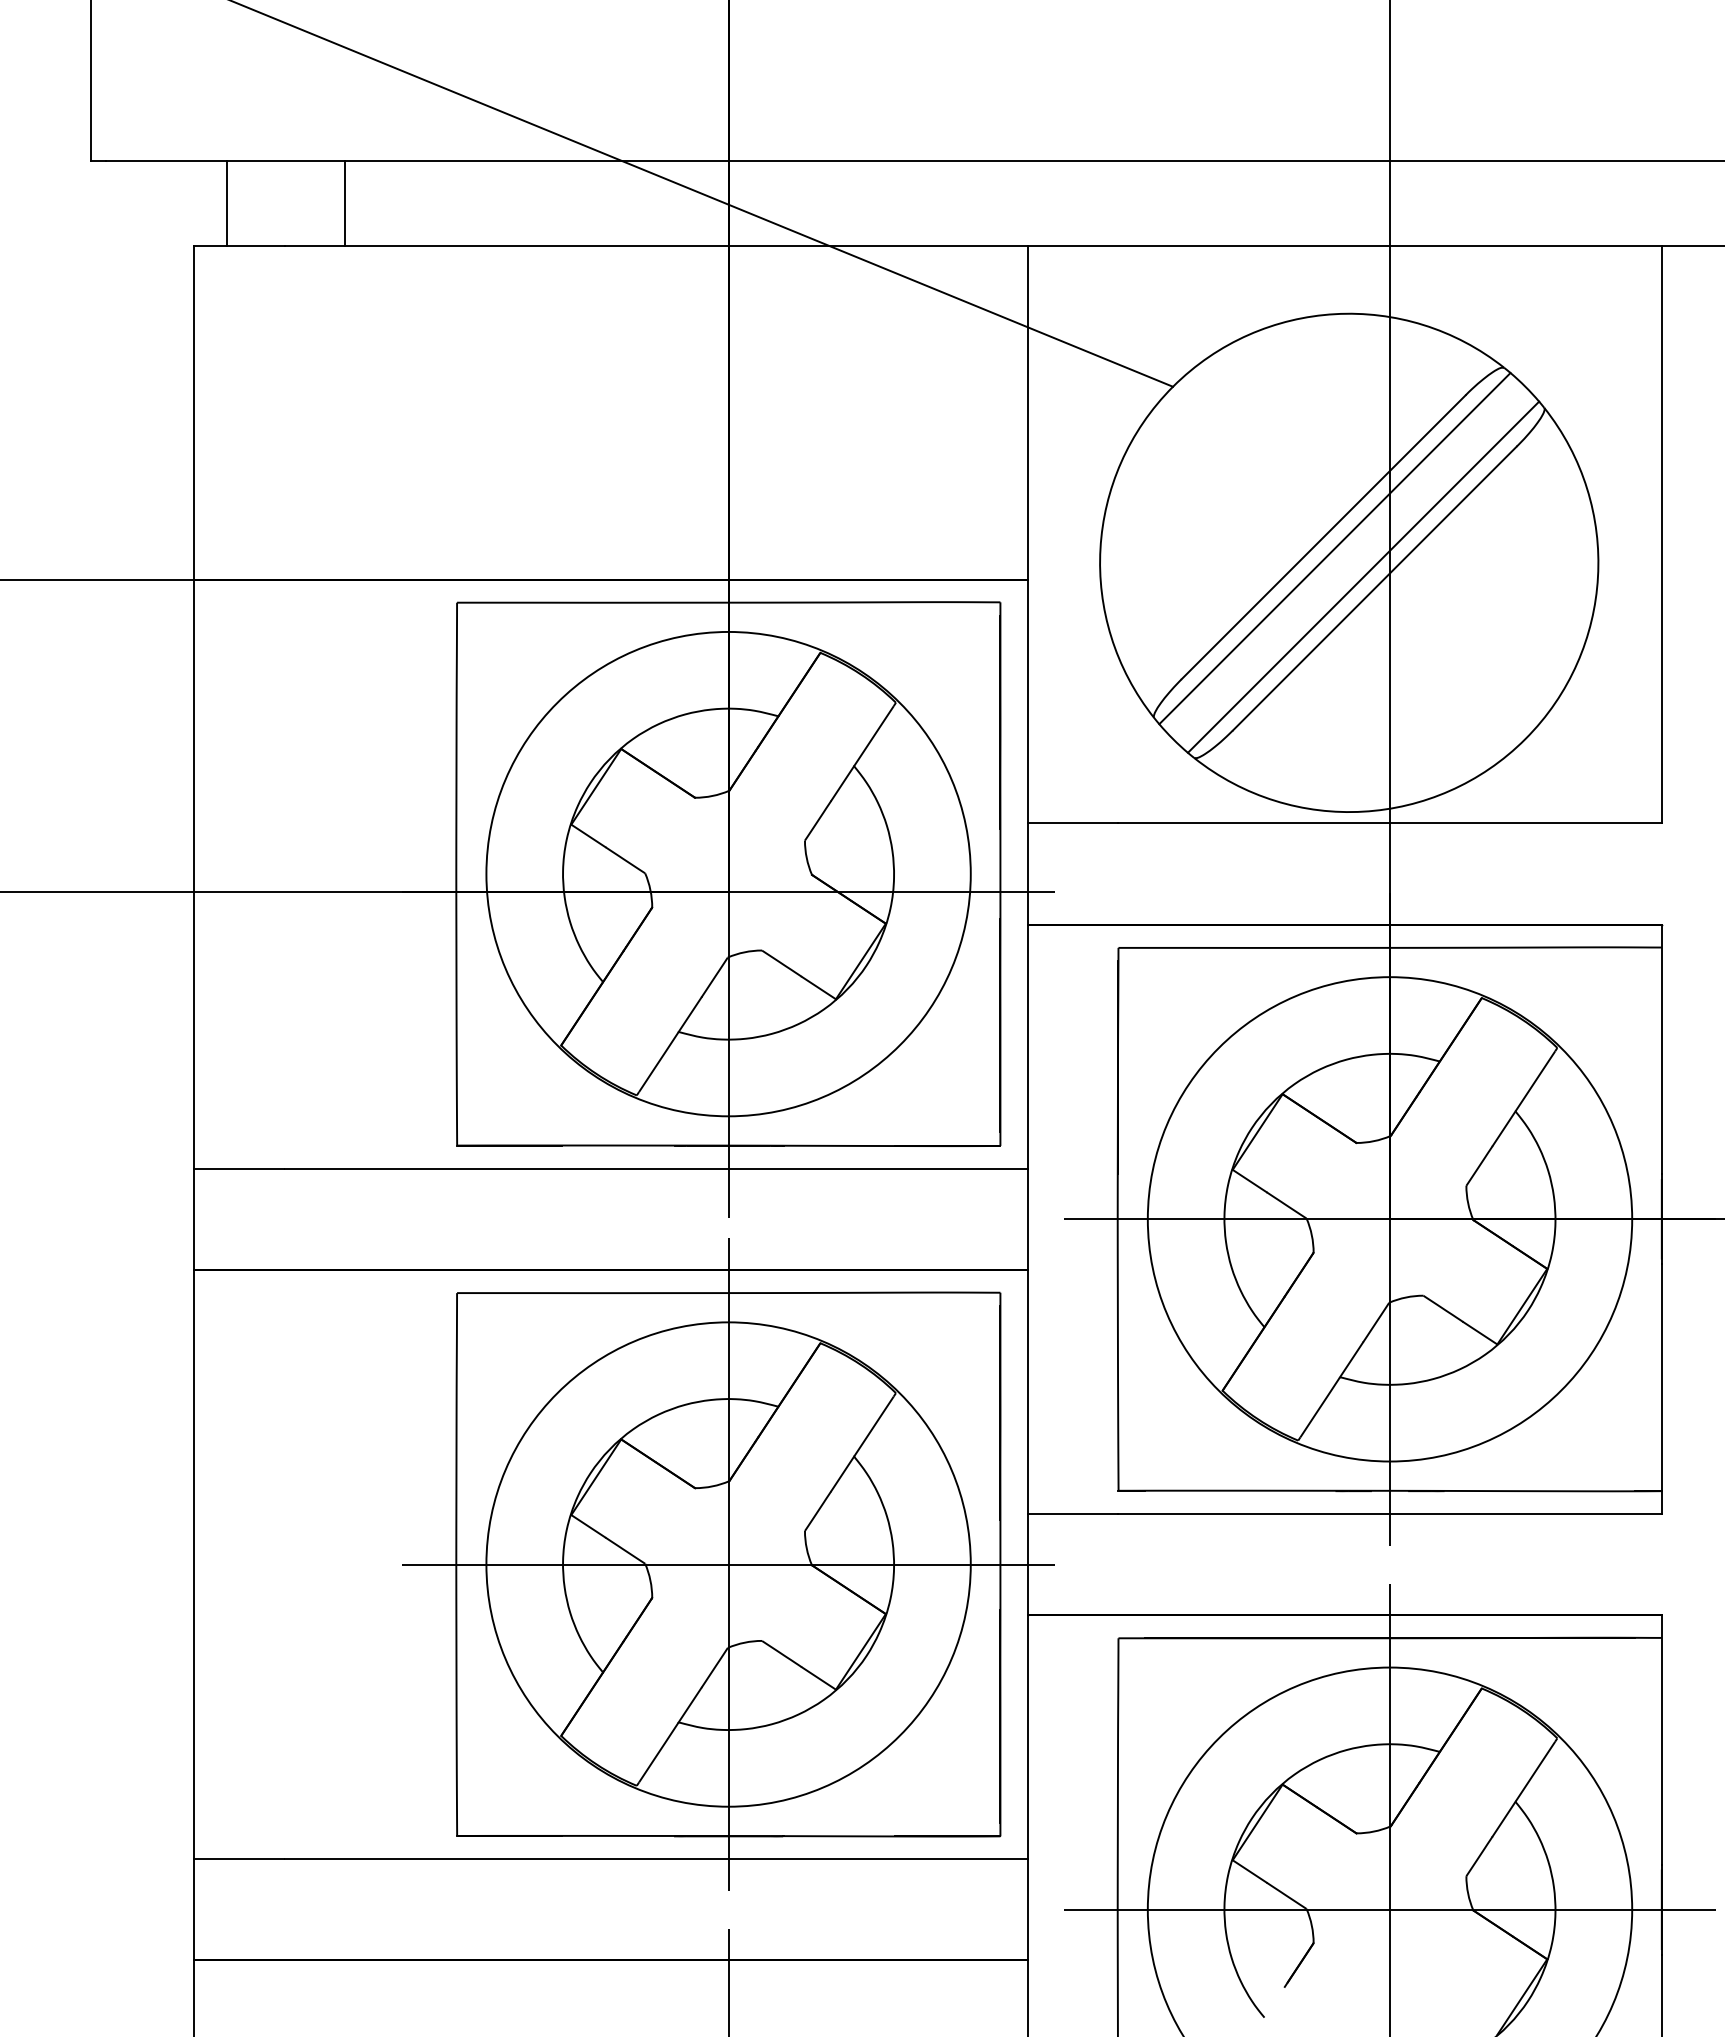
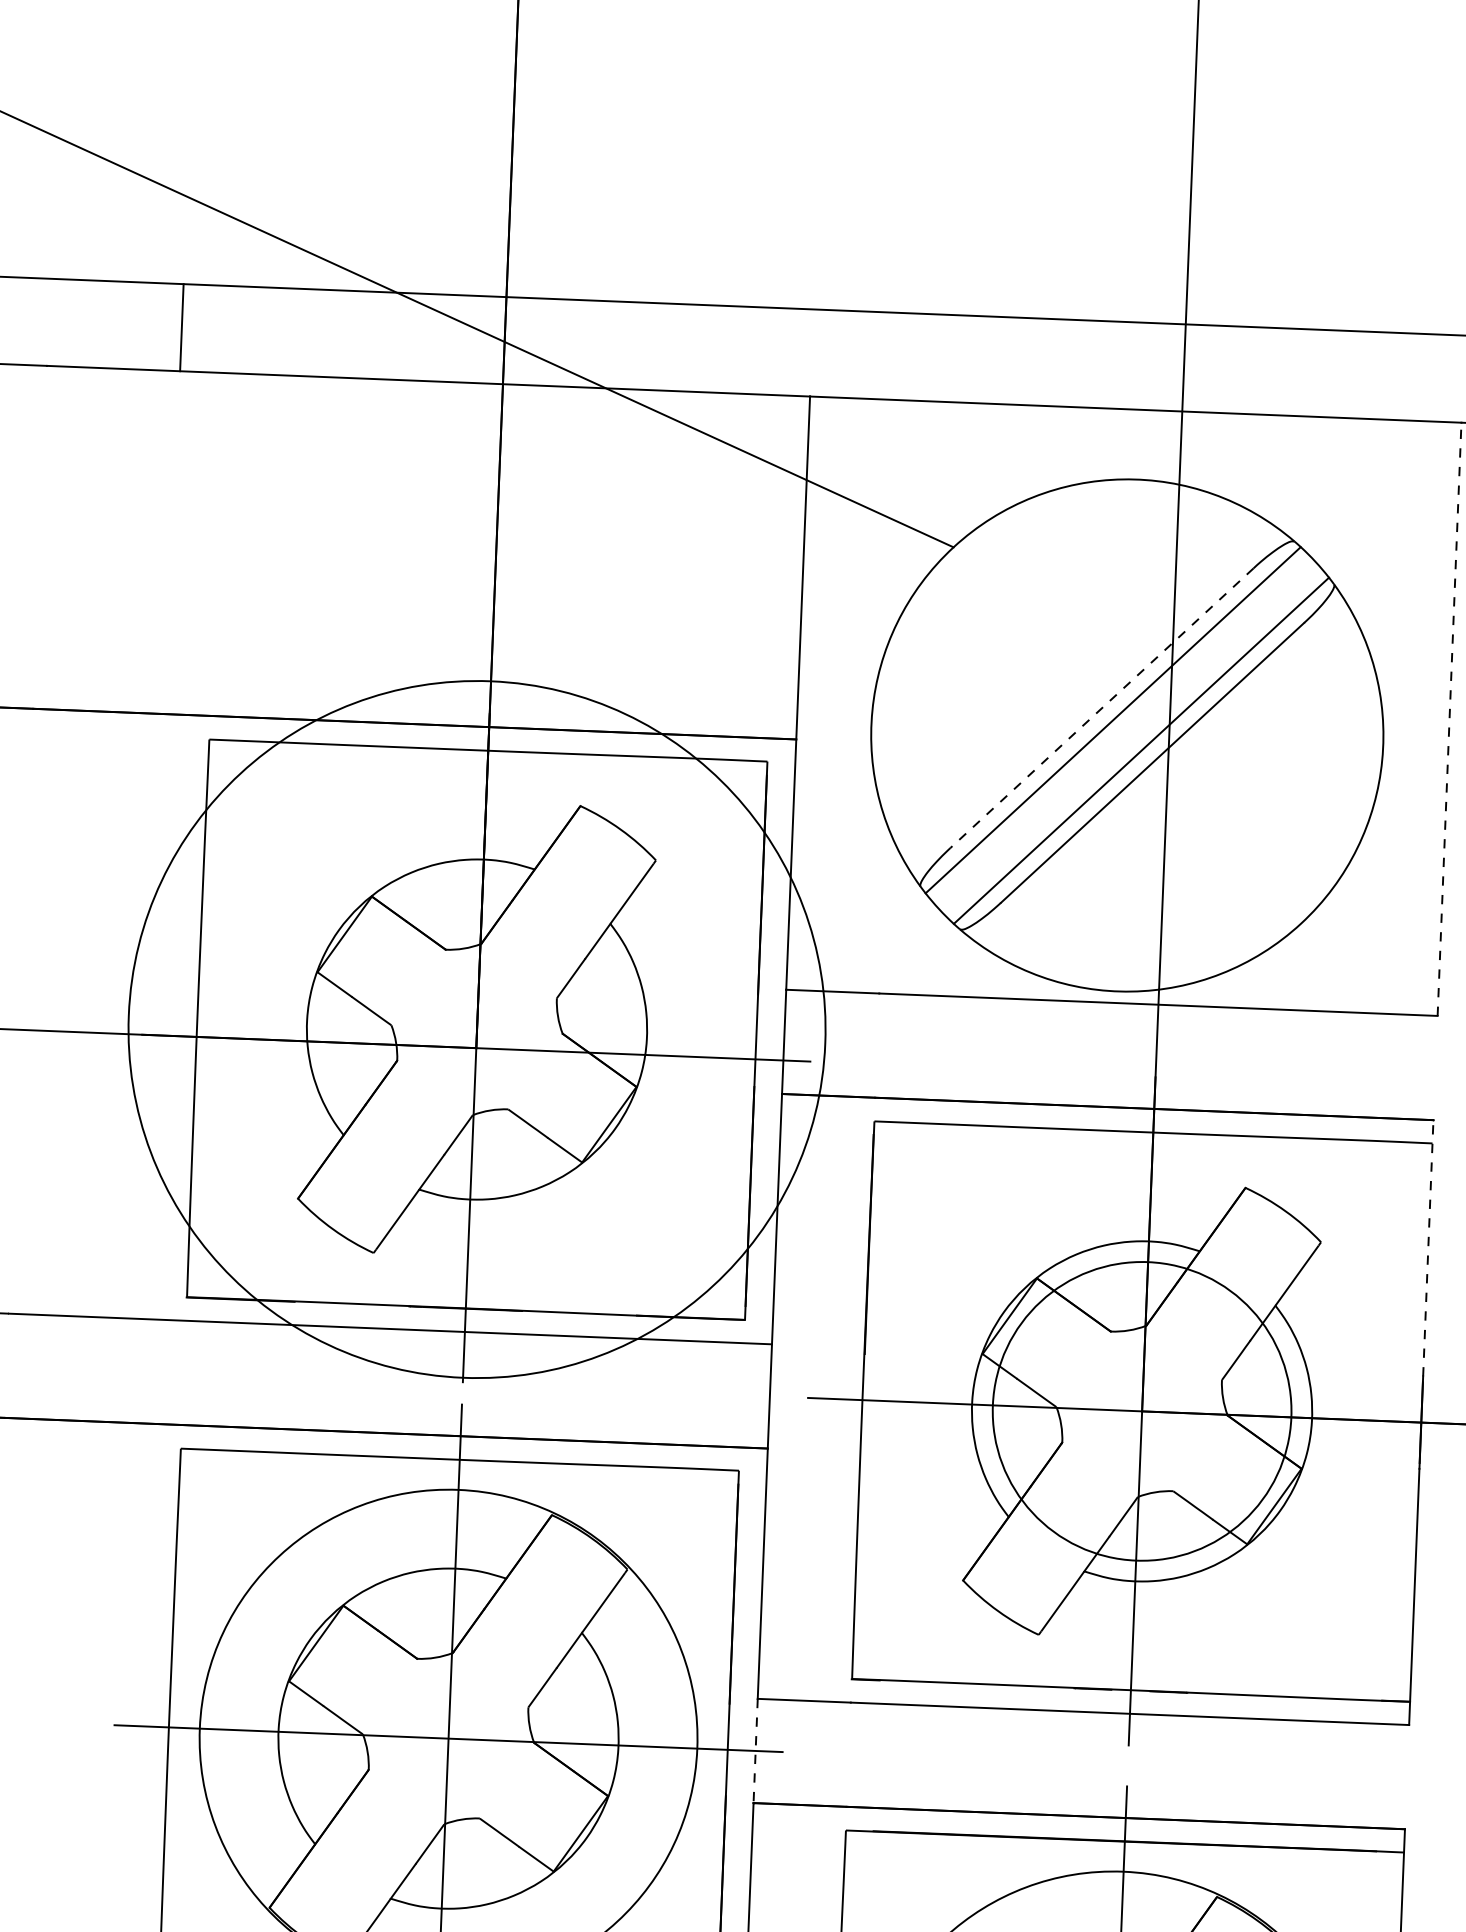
line: (345, 203) -> (182, 327), moved
line: (1661, 534) -> (1449, 719), solid -> dashed
line: (1323, 537) -> (1101, 708), solid -> dashed
circle: (728, 873) -> (476, 1028), size x1.4
line: (1661, 1049) -> (1427, 1248), solid -> dashed
circle: (1389, 1219) -> (1141, 1411), size x0.6
line: (1027, 1564) -> (755, 1750), solid -> dashed

